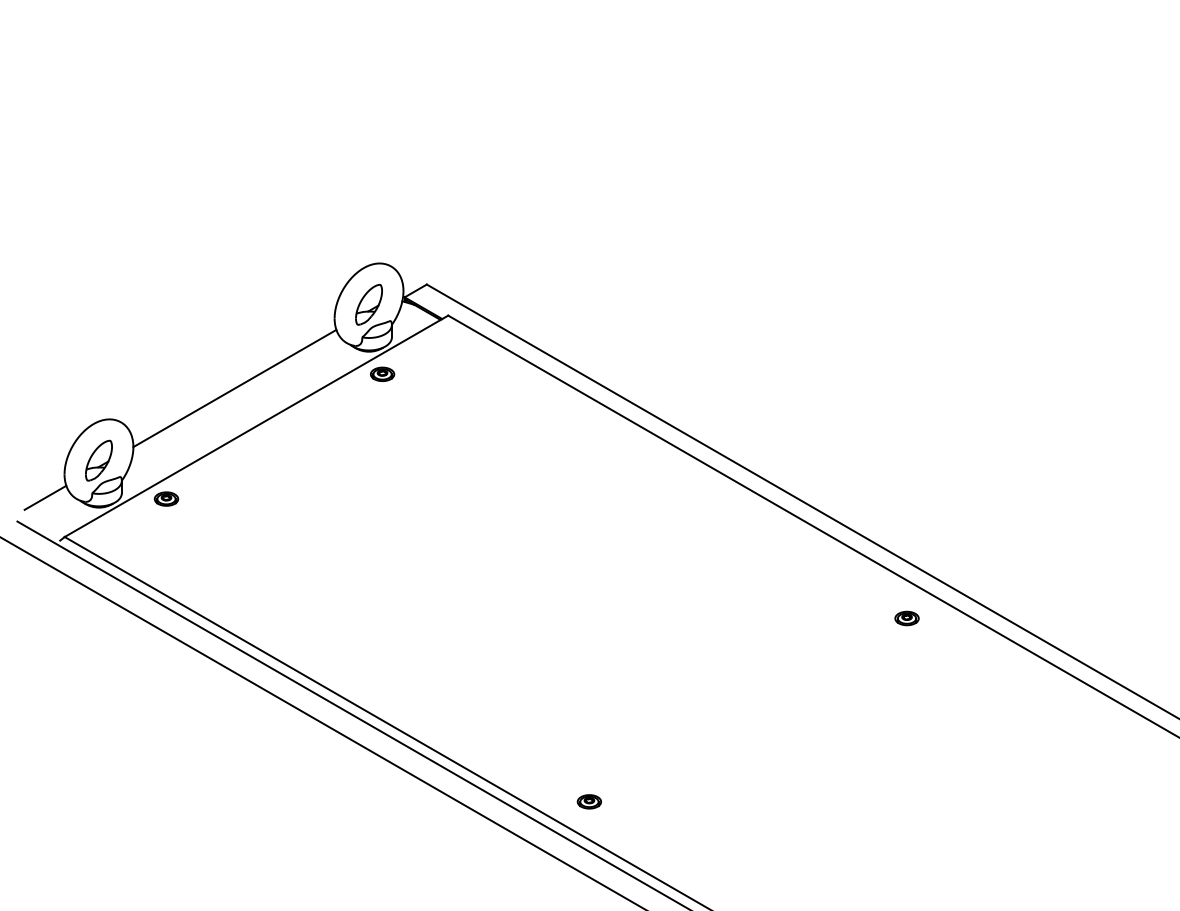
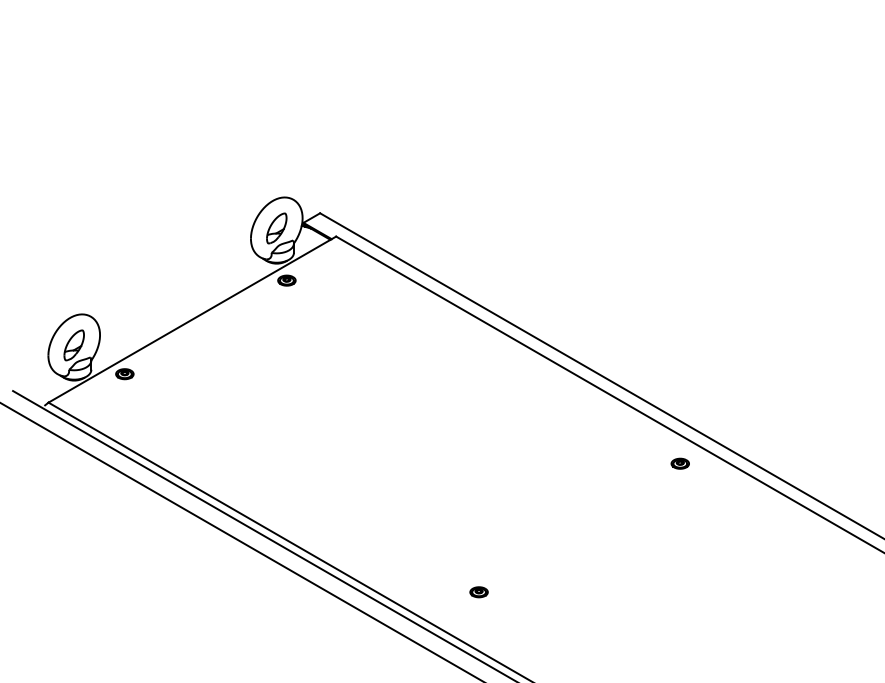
line: (235, 388) -> (176, 291), removed
line: (44, 498) -> (33, 373), removed
part: (588, 802) -> (478, 592), moved

